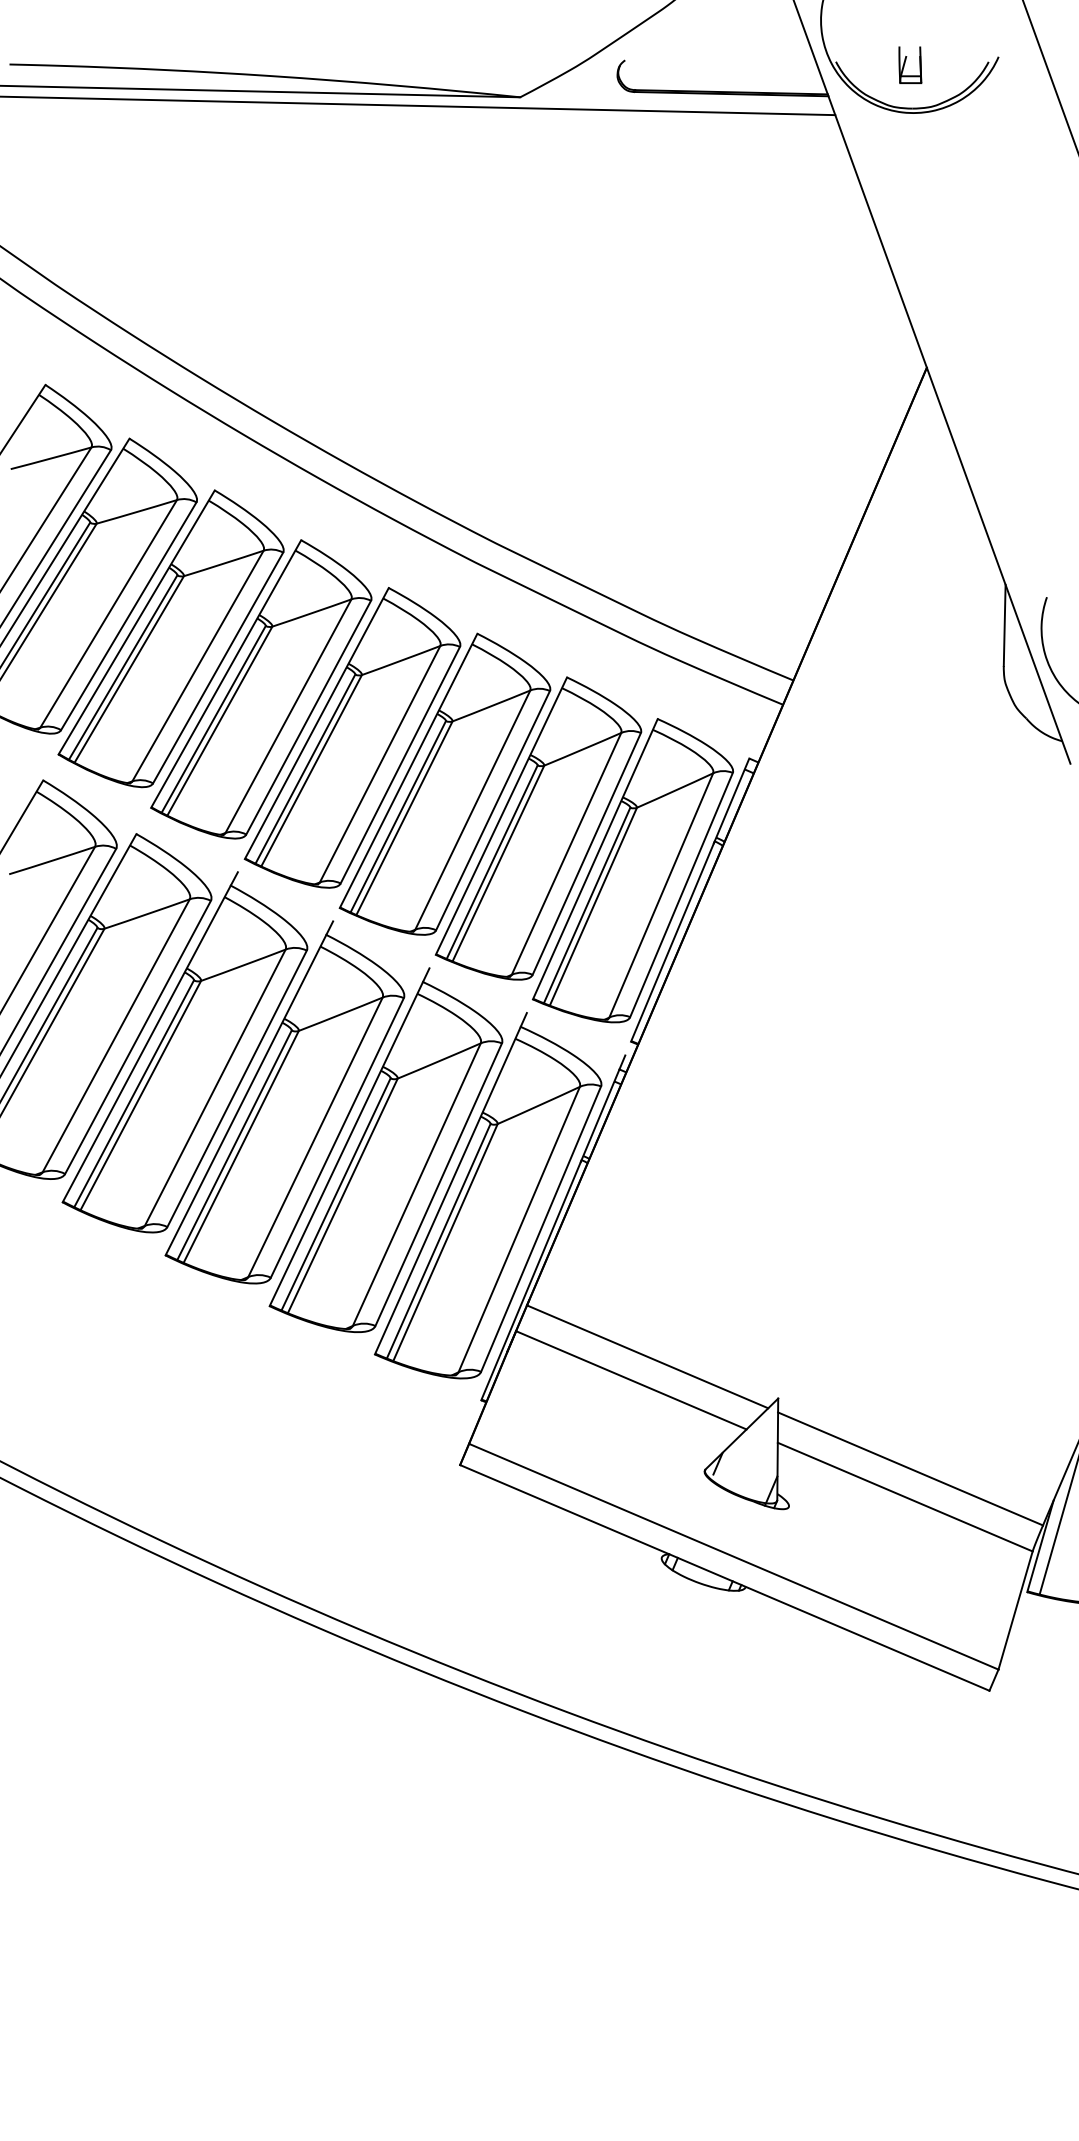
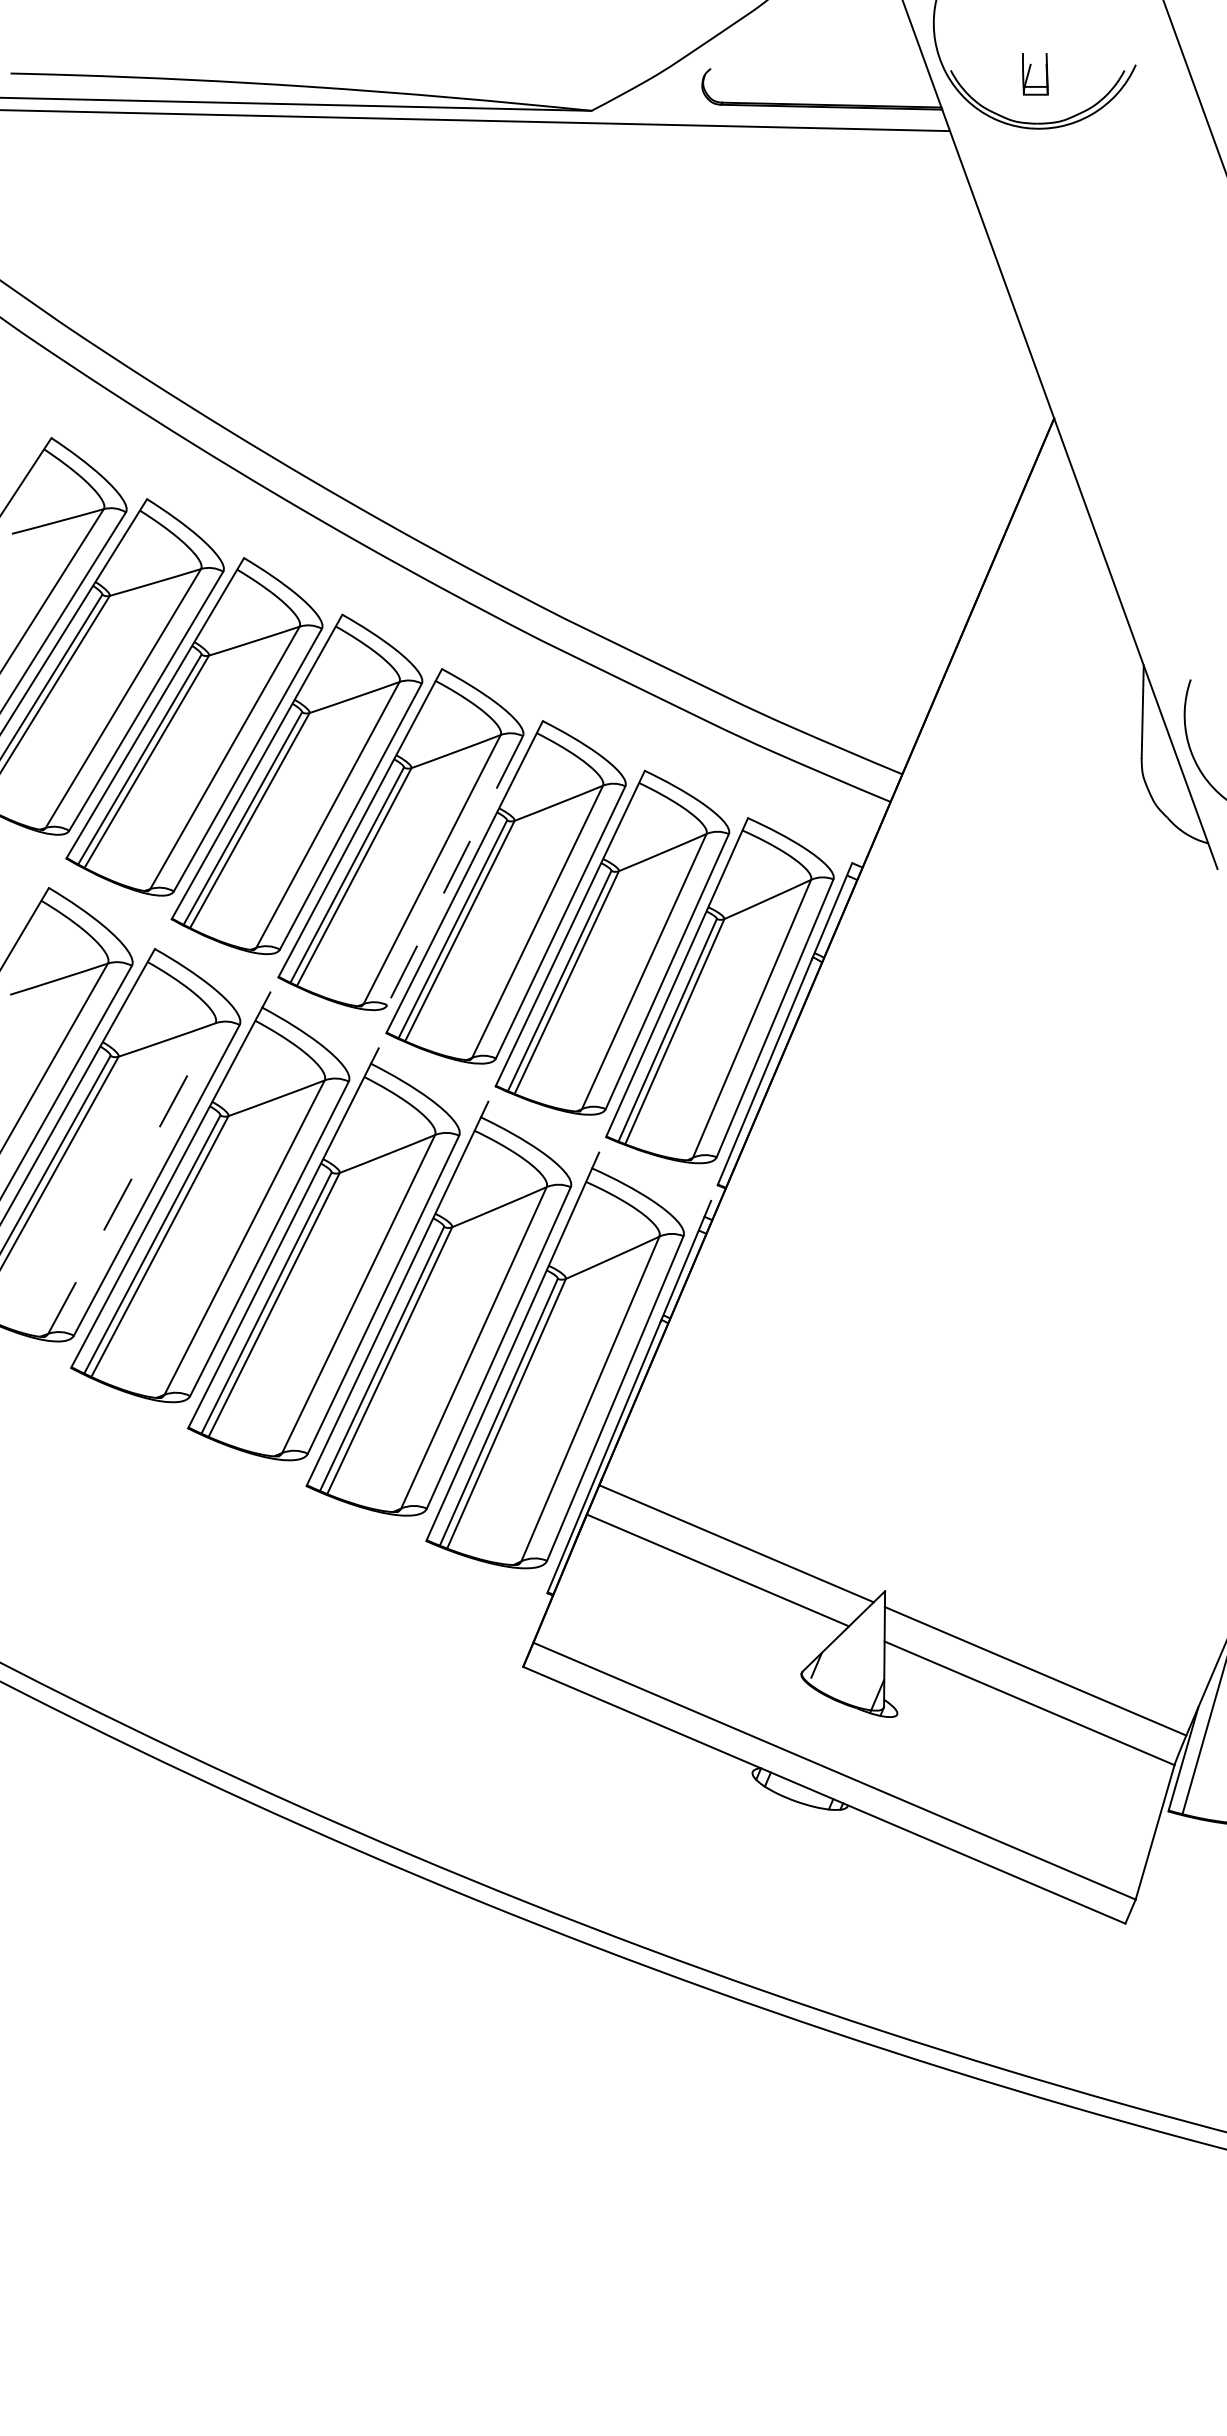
line: (400, 765) -> (455, 870), solid -> dashed
line: (116, 1035) -> (132, 1178), solid -> dashed

